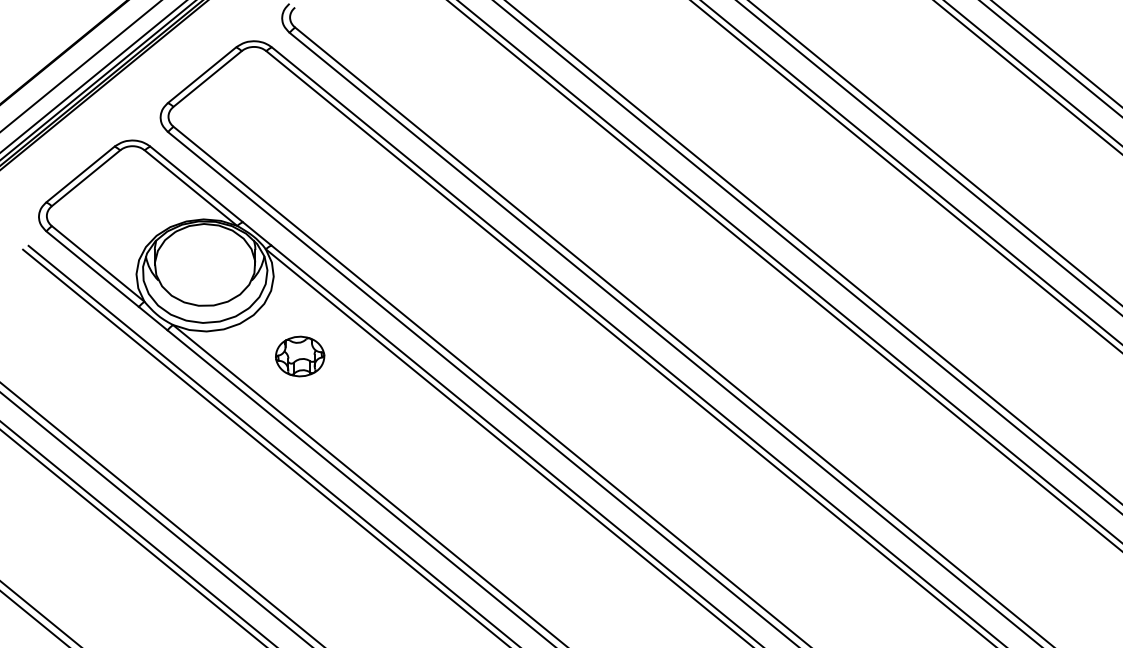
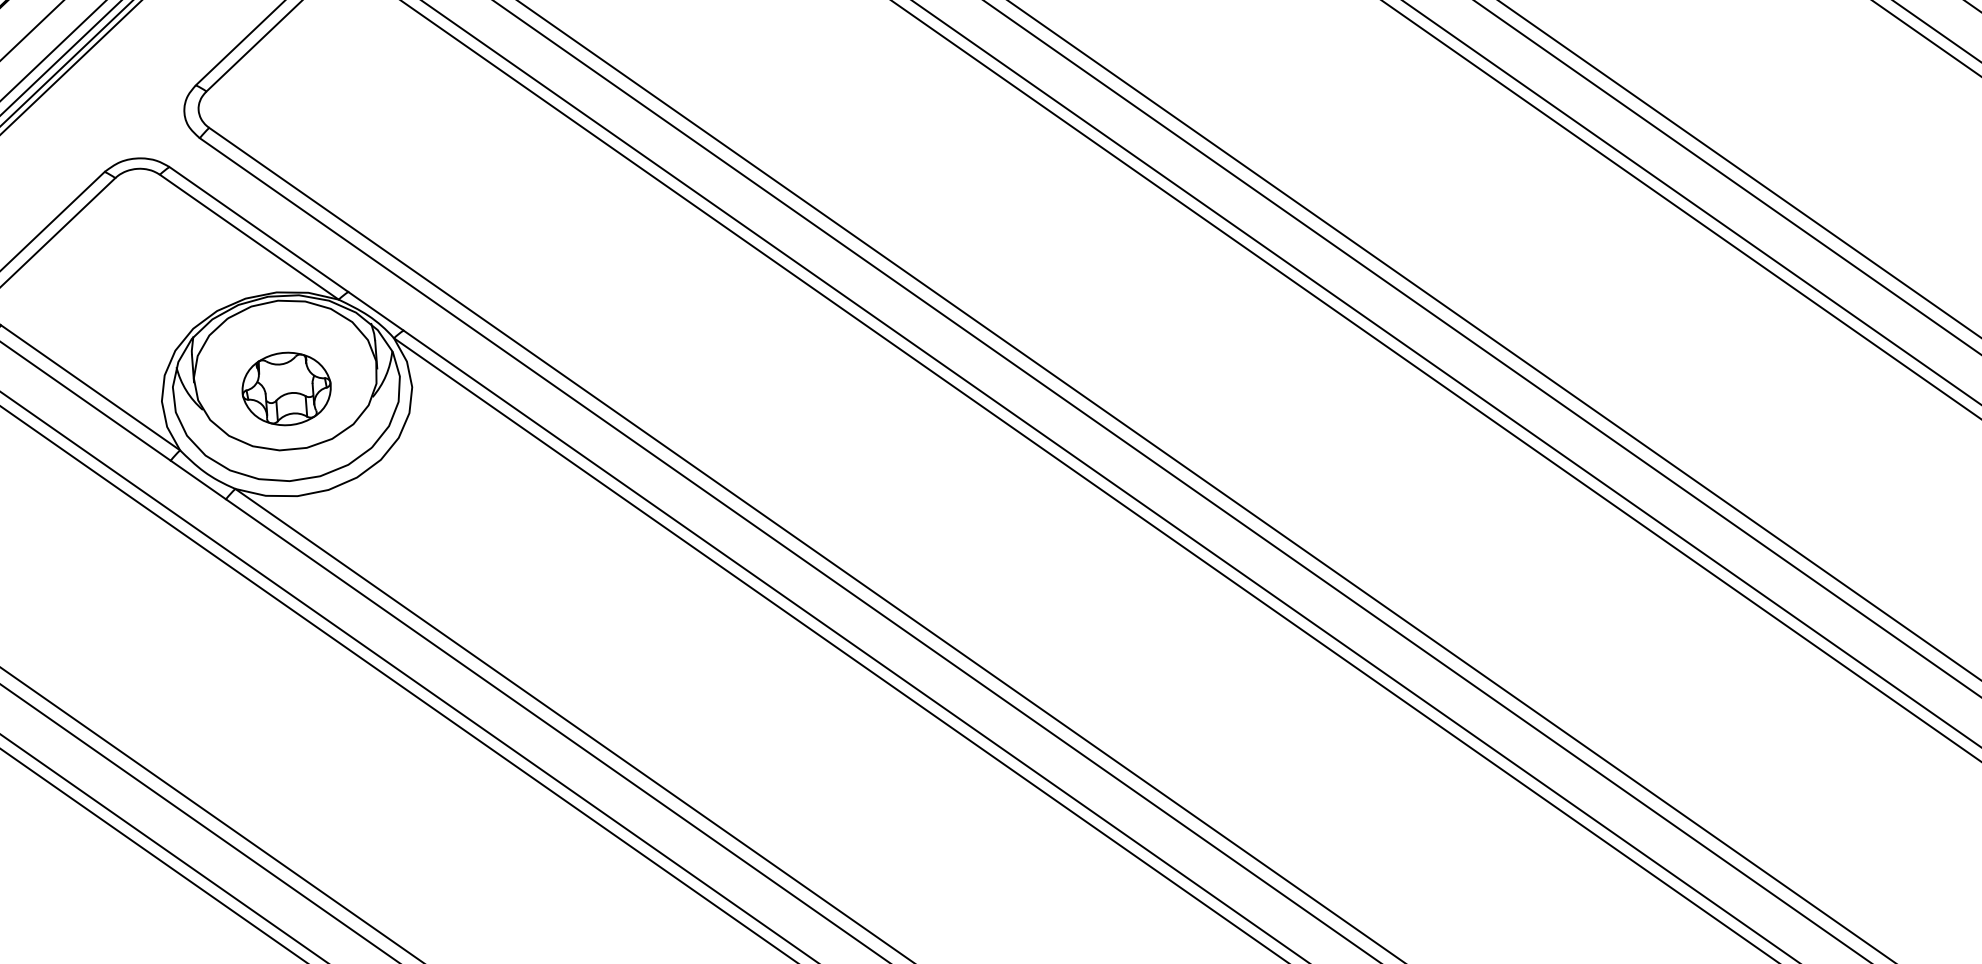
part: (300, 356) -> (287, 388), moved

